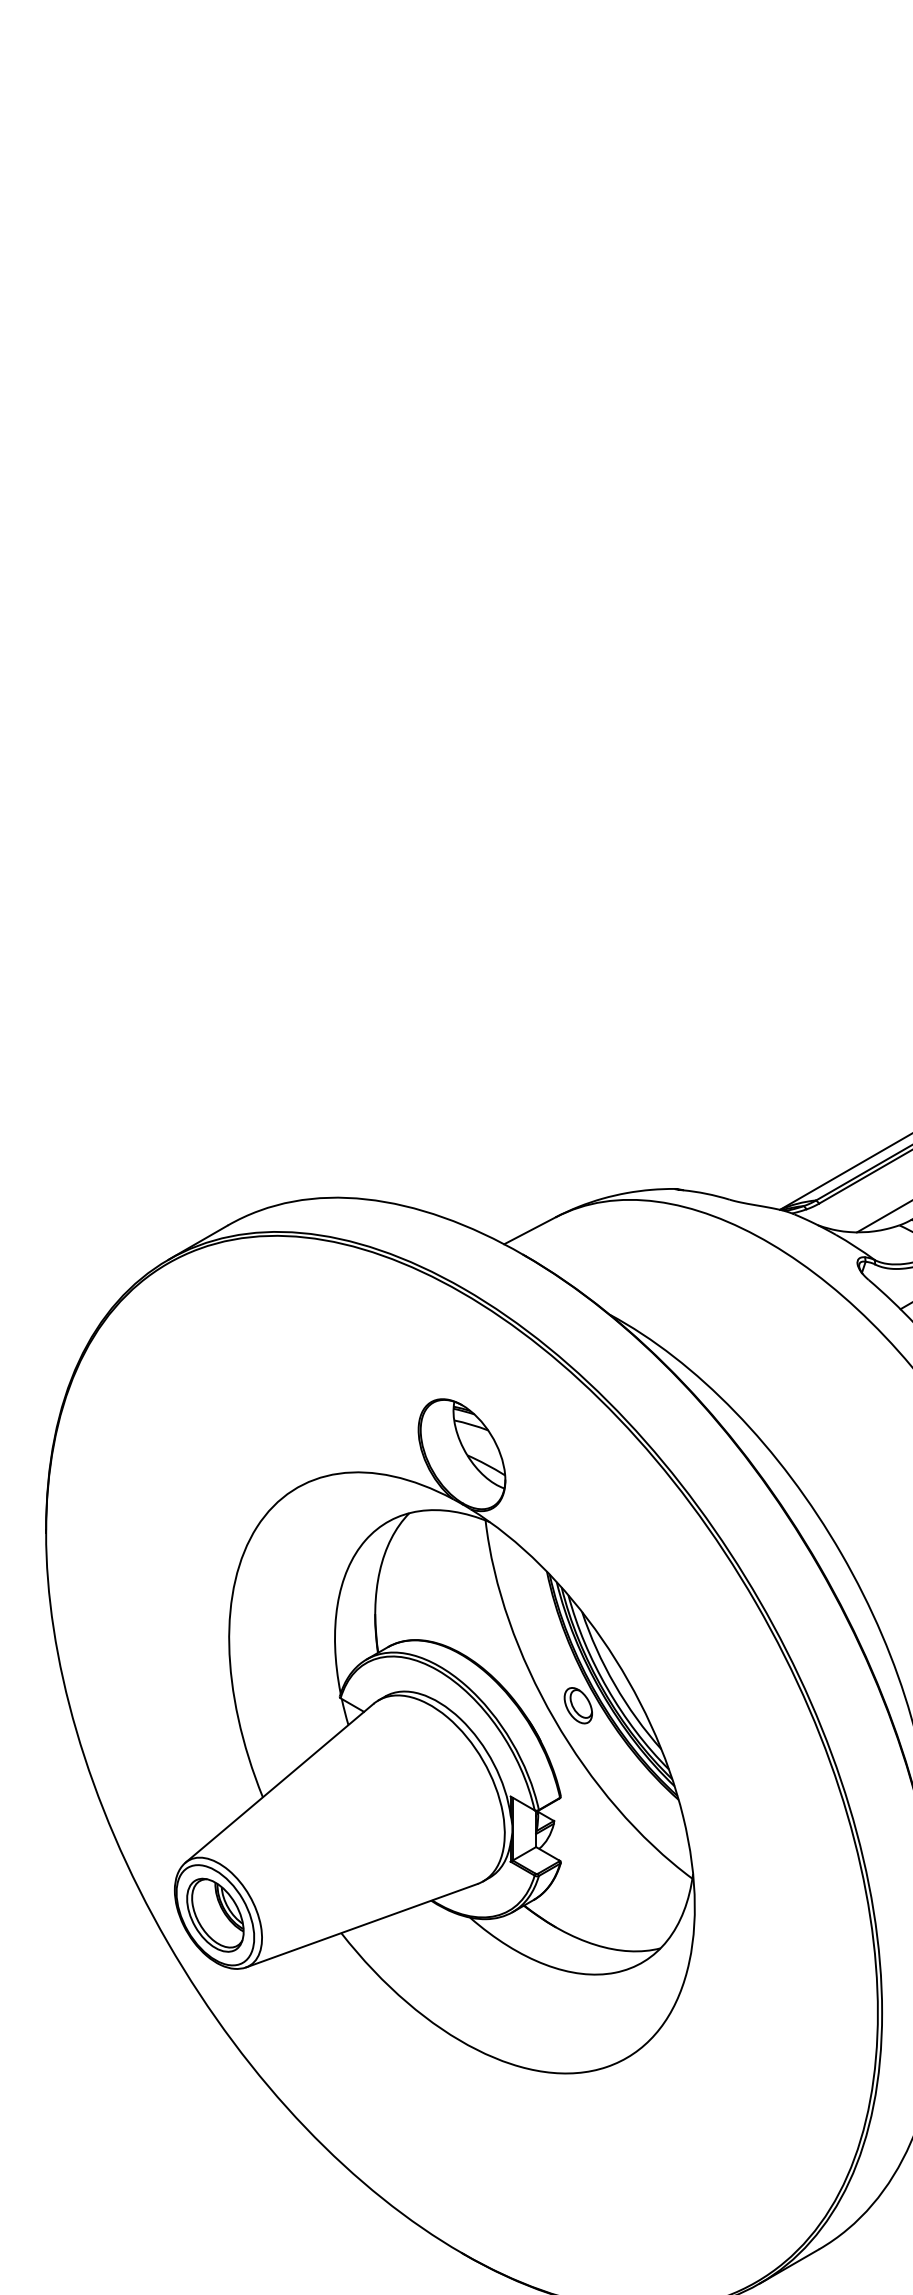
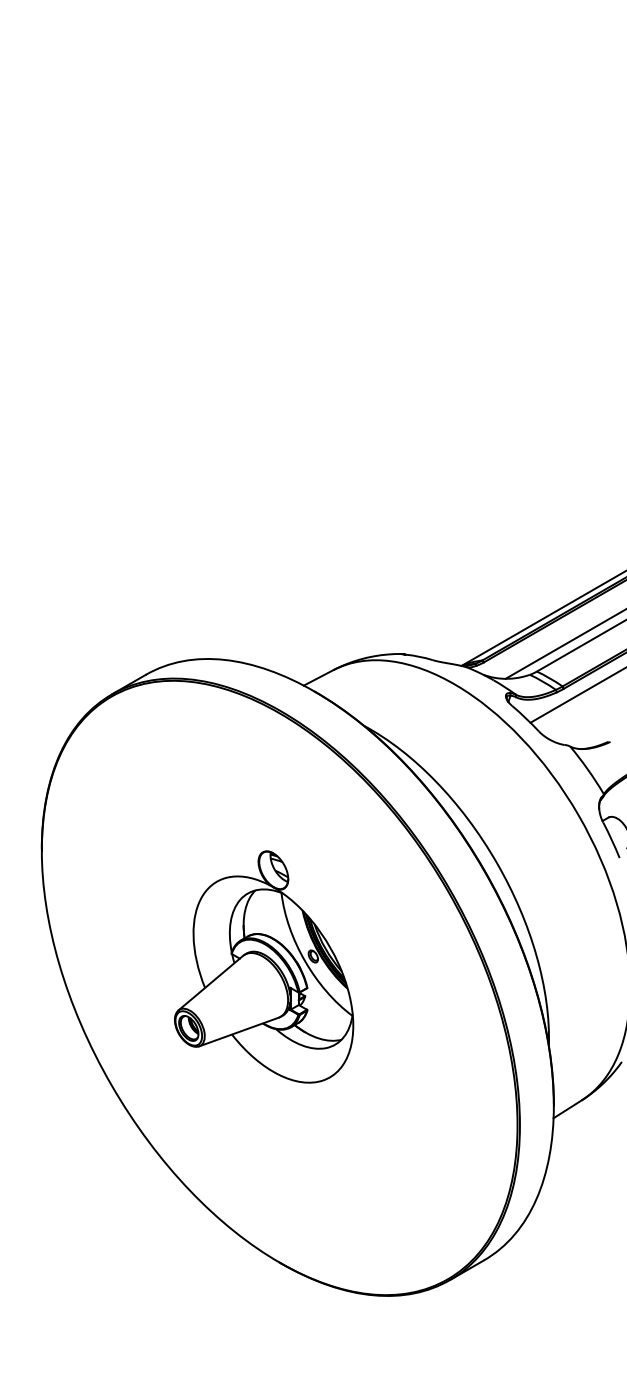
part: (433, 1735) -> (263, 966), size x0.6

